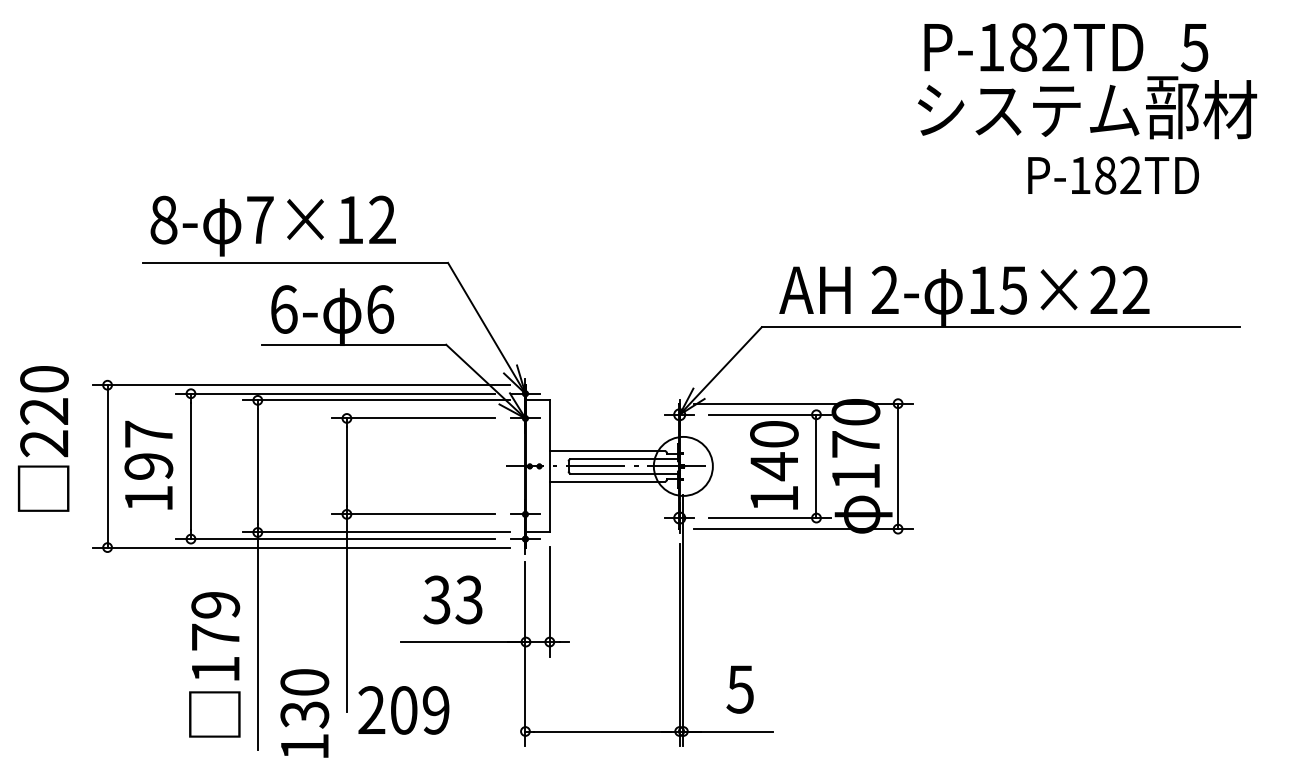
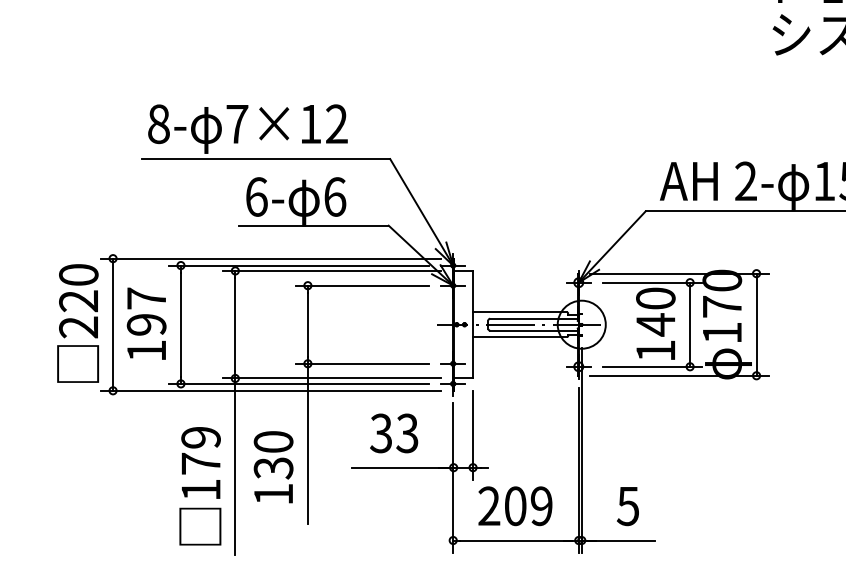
text: (43, 438) -> (78, 323), moved
text: (403, 710) -> (515, 506), moved
text: (304, 713) -> (273, 467), moved

